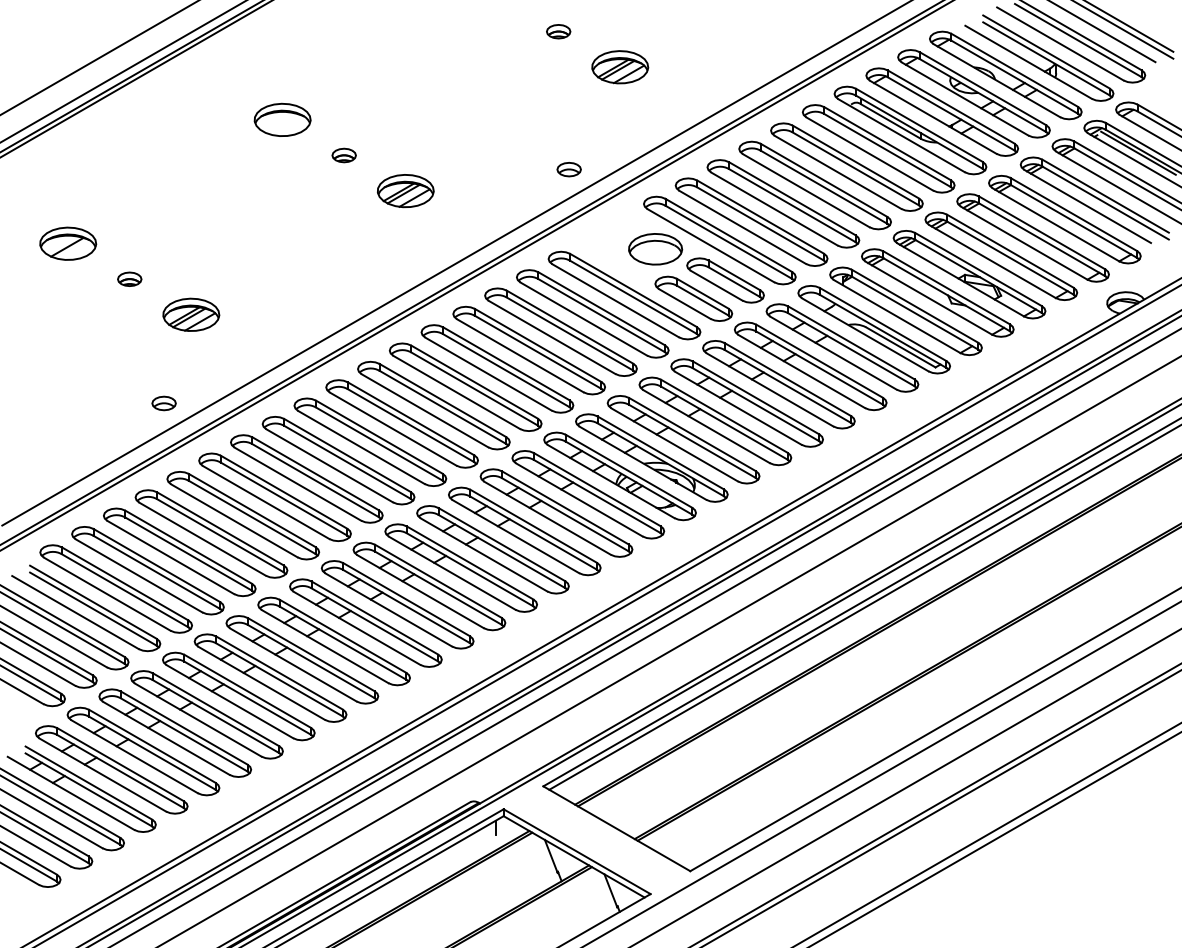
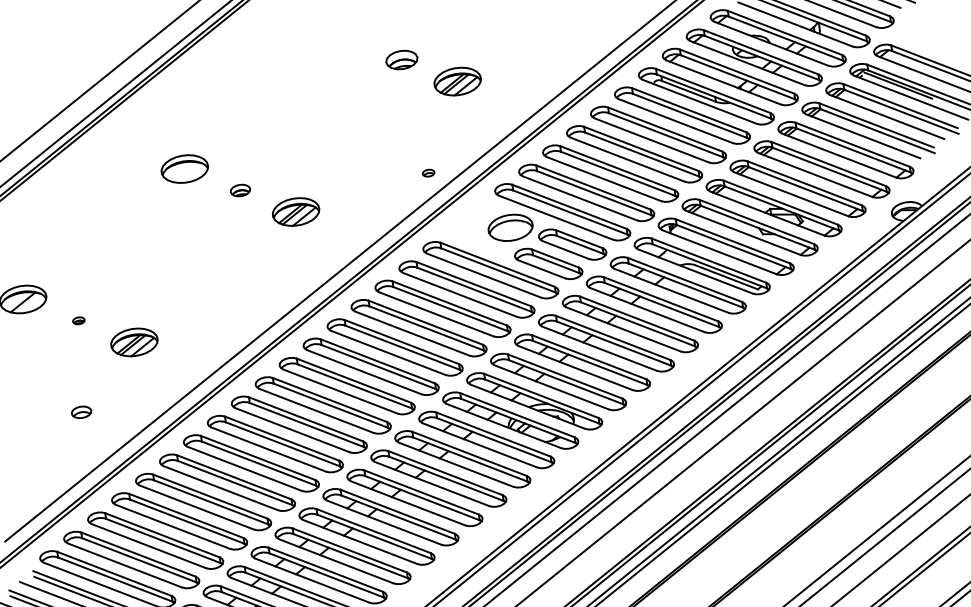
part: (558, 31) -> (401, 59), size x1.6
part: (568, 169) -> (428, 173), size x0.6
part: (129, 278) -> (78, 320), size x0.6
part: (163, 403) -> (81, 412), moved

